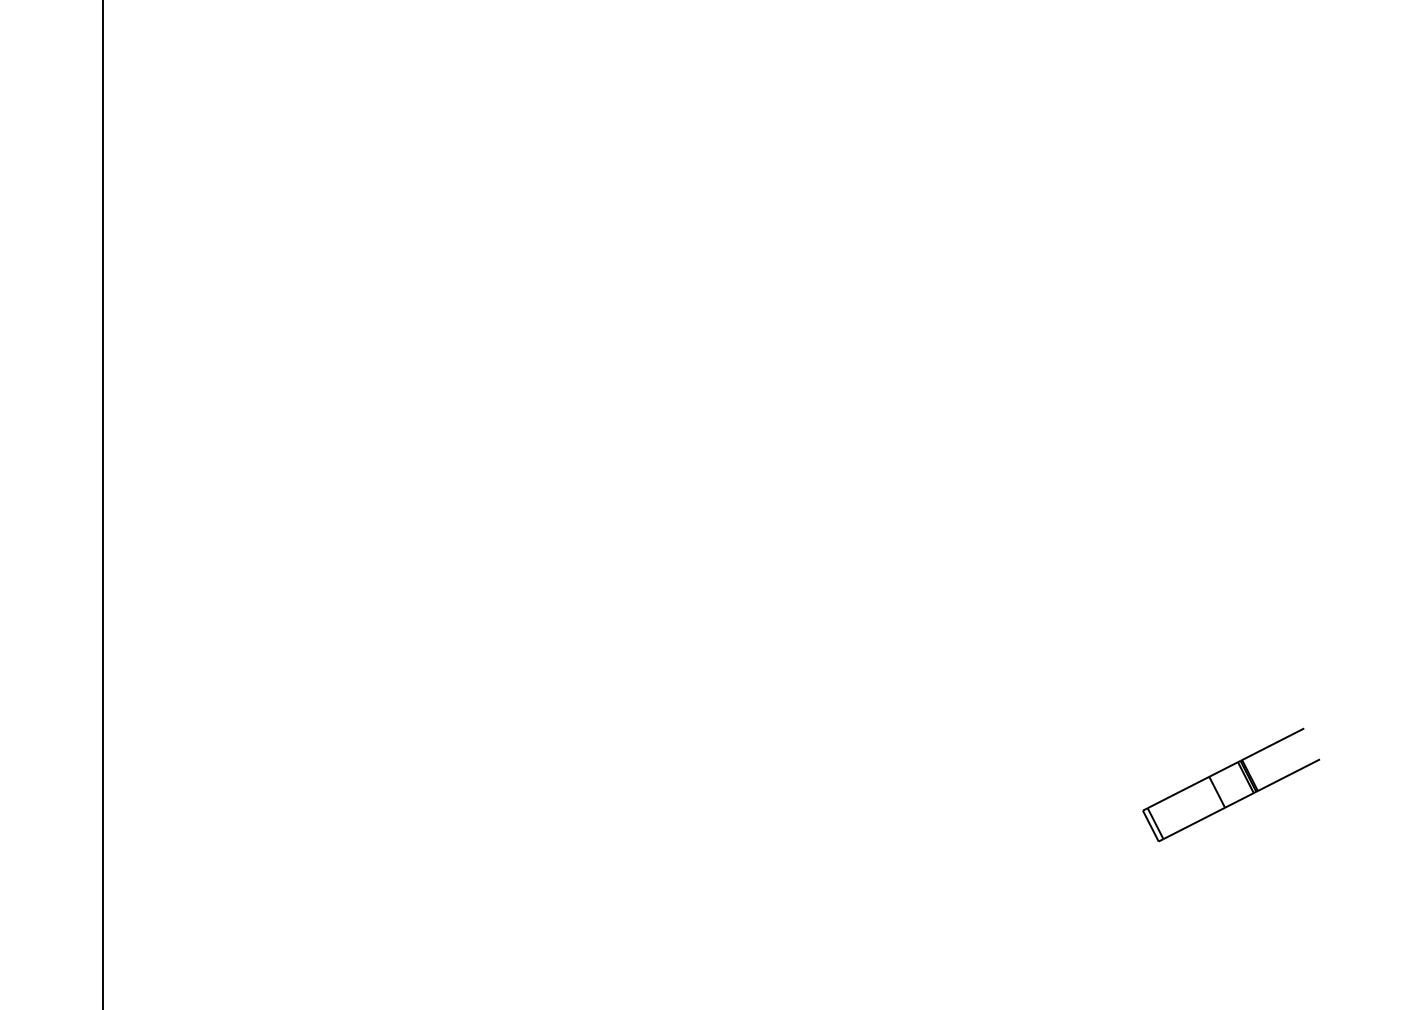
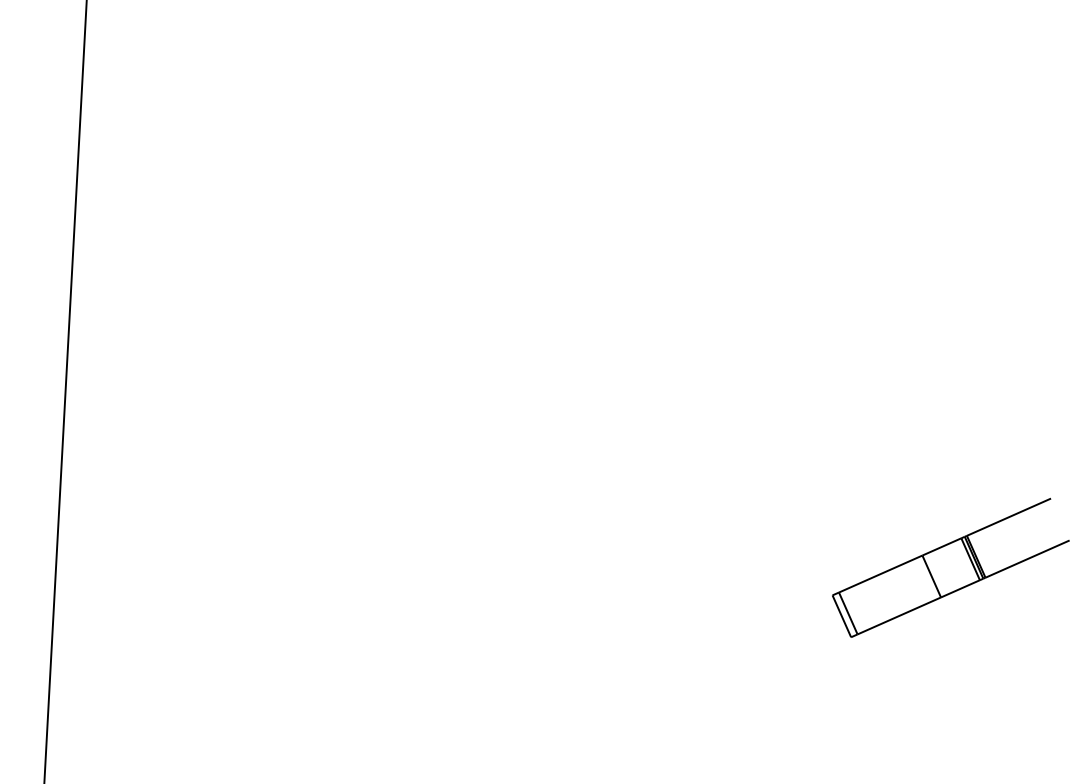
part: (1231, 784) -> (951, 567), size x1.67

